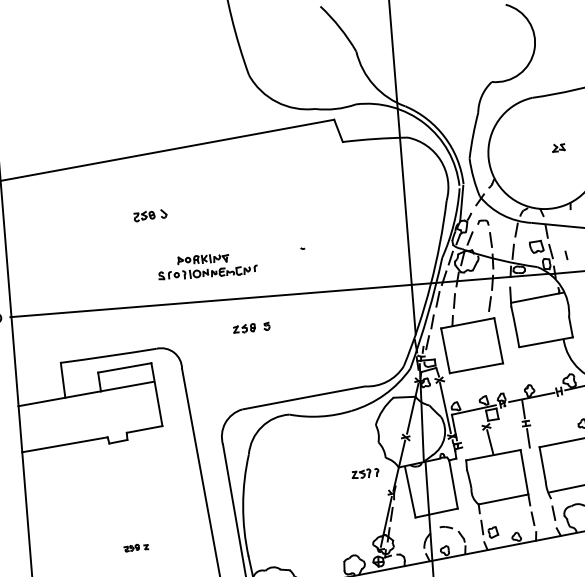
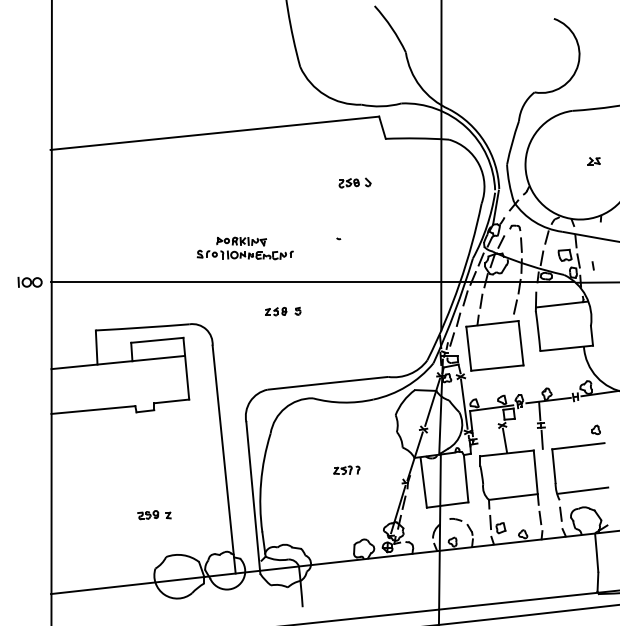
part: (149, 215) -> (354, 182), moved
part: (365, 472) -> (346, 469), moved
part: (136, 548) -> (154, 515), size x1.43

